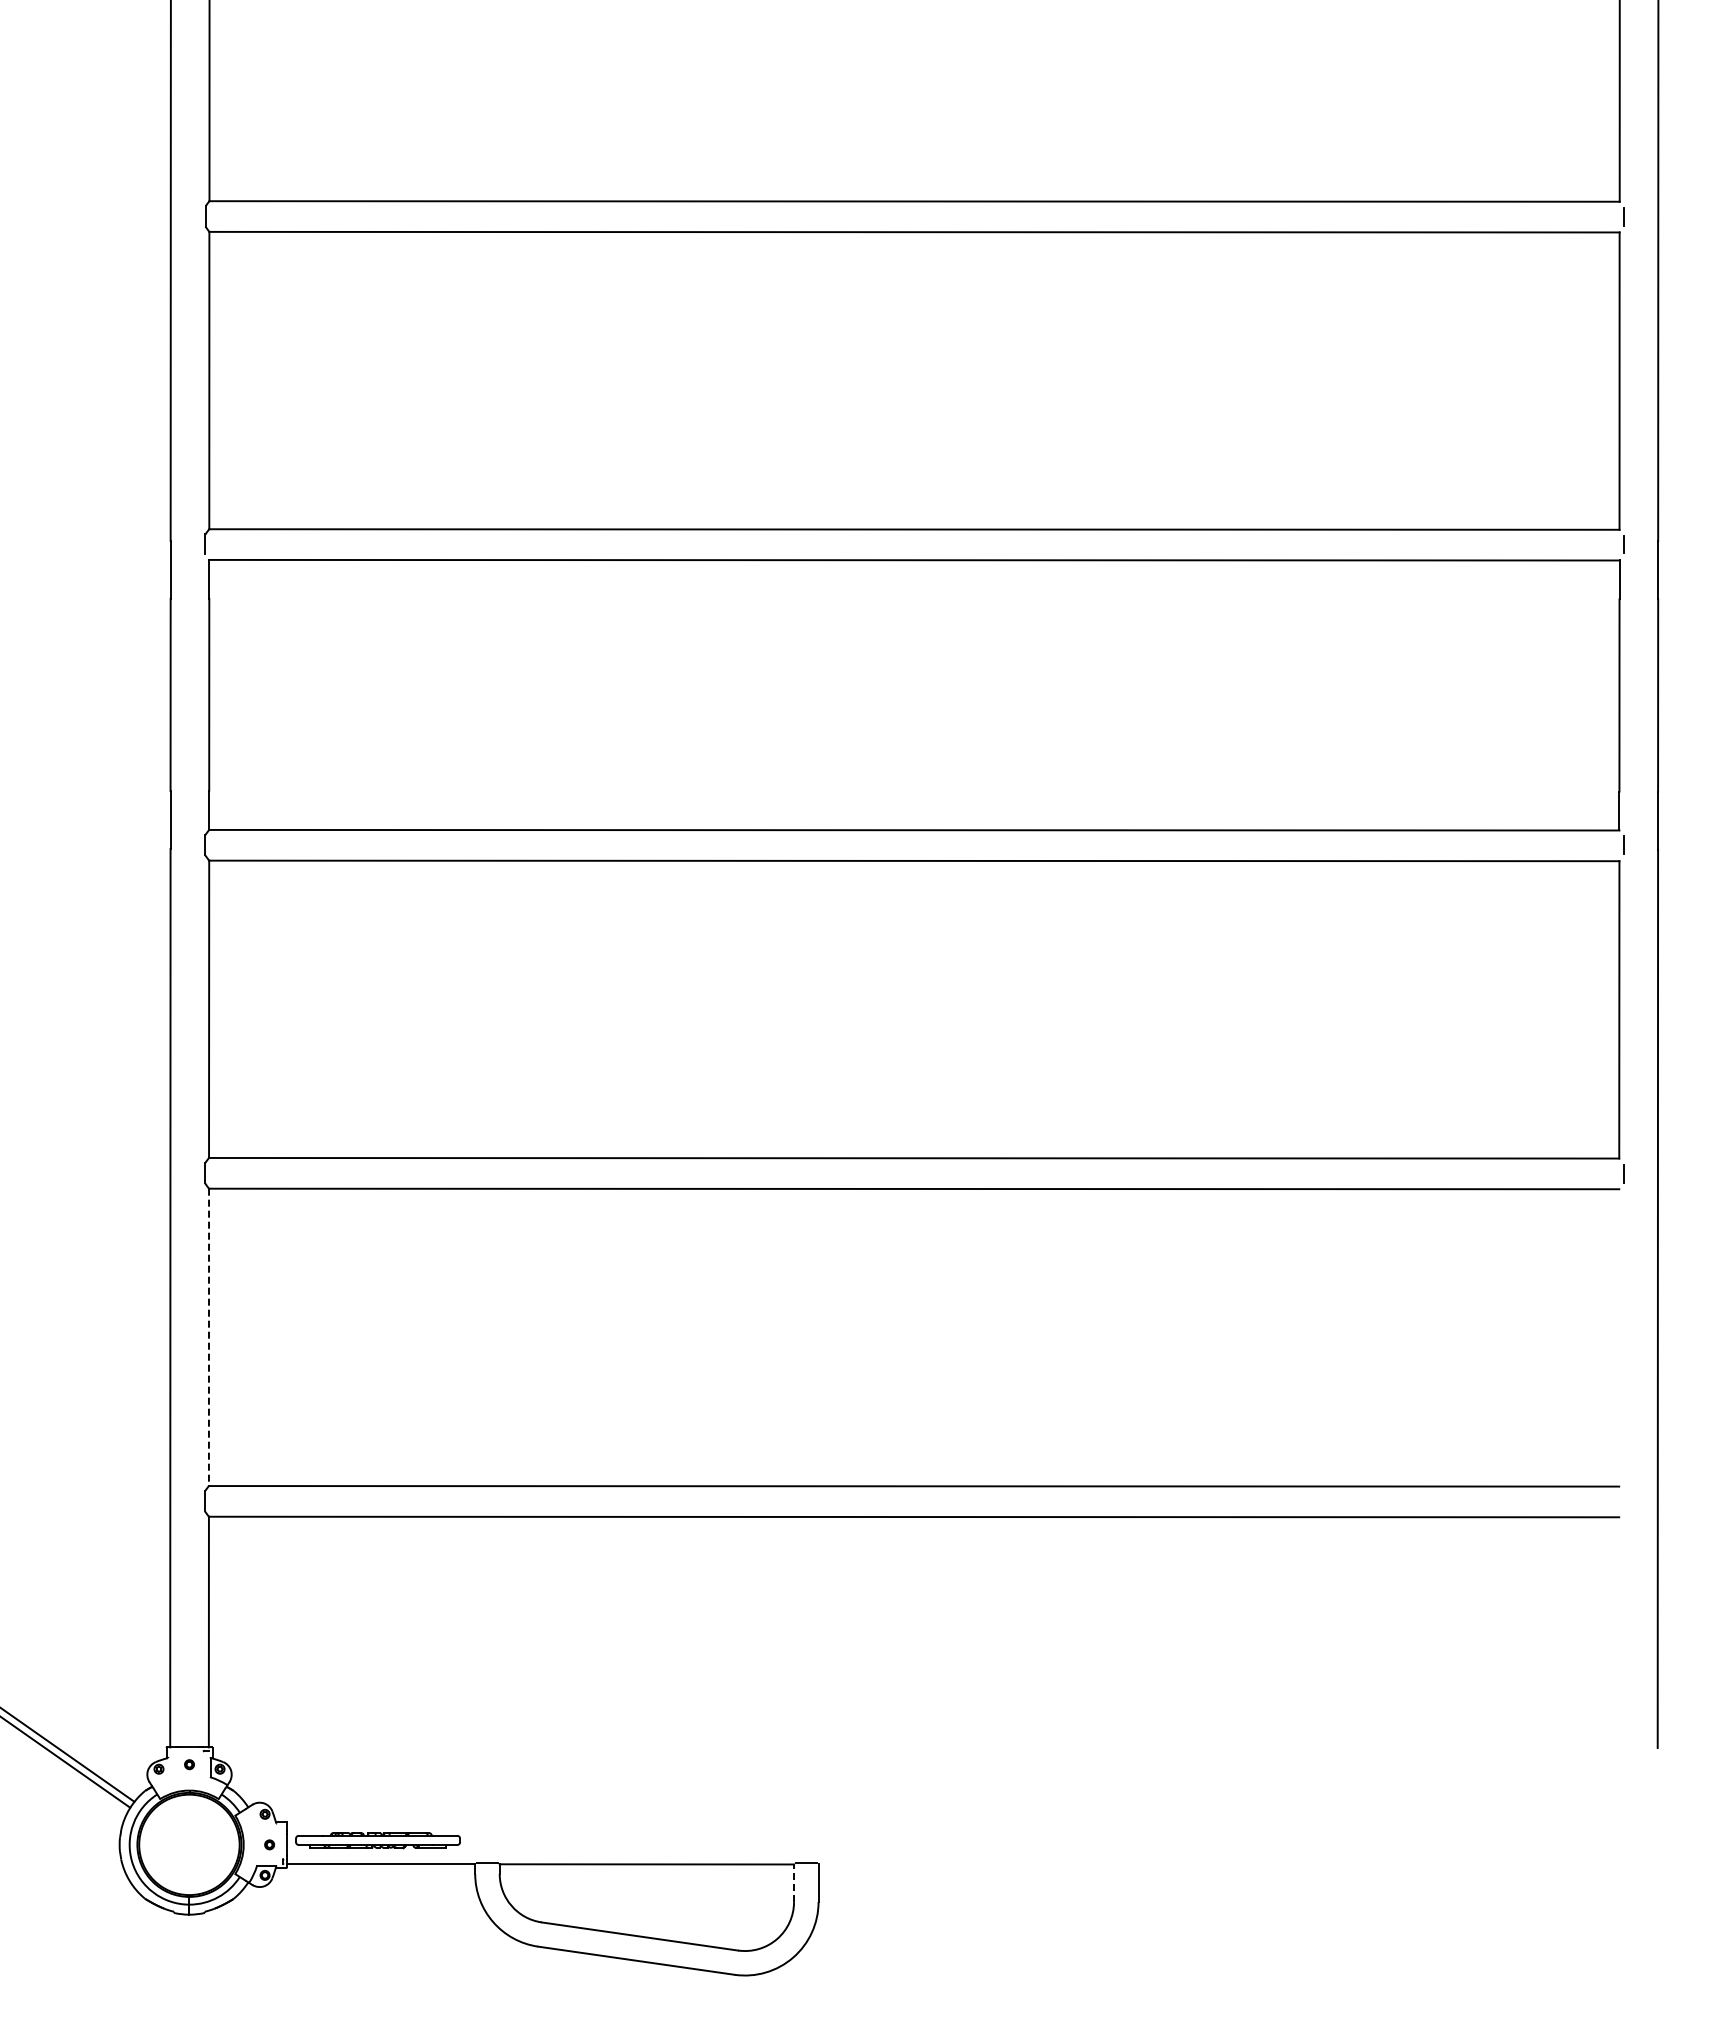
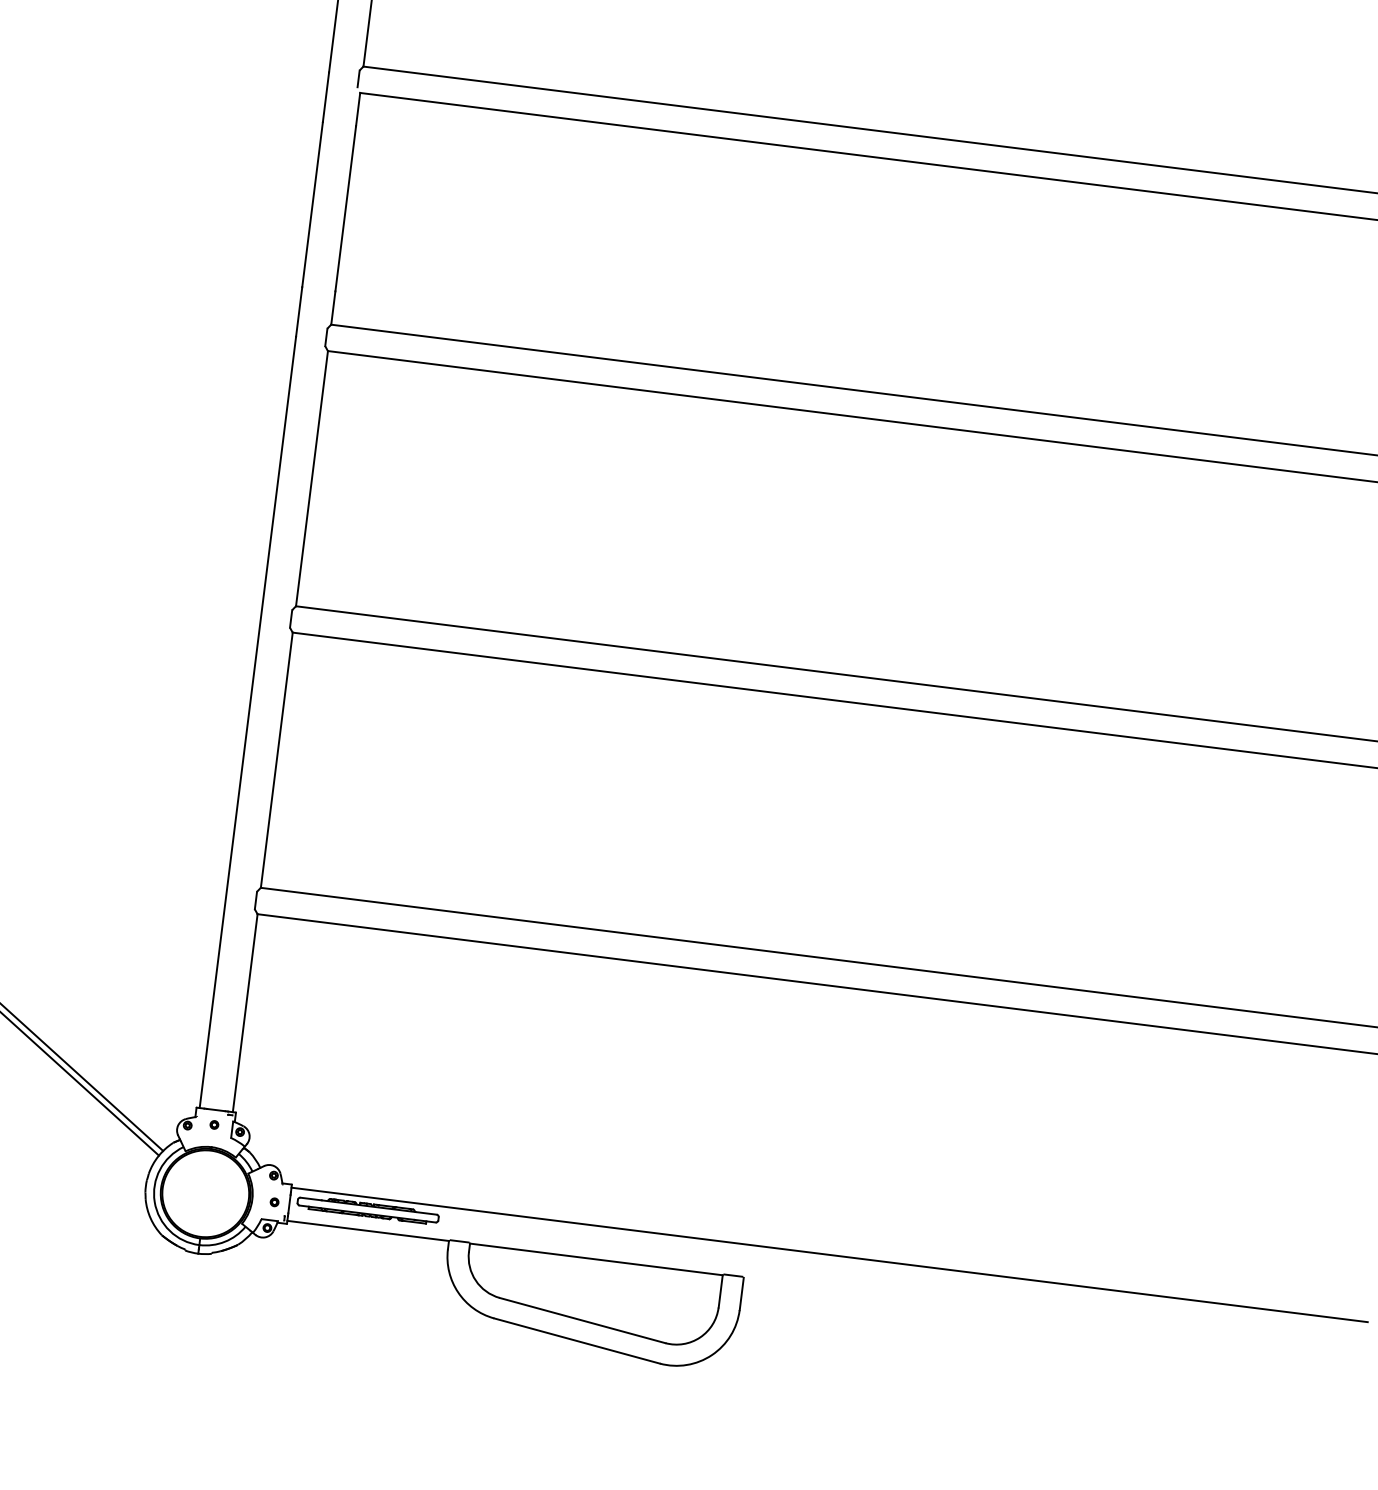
line: (208, 1337) -> (276, 760), dashed -> solid
line: (913, 1825) -> (829, 1254), added
line: (794, 1883) -> (721, 1291), dashed -> solid

